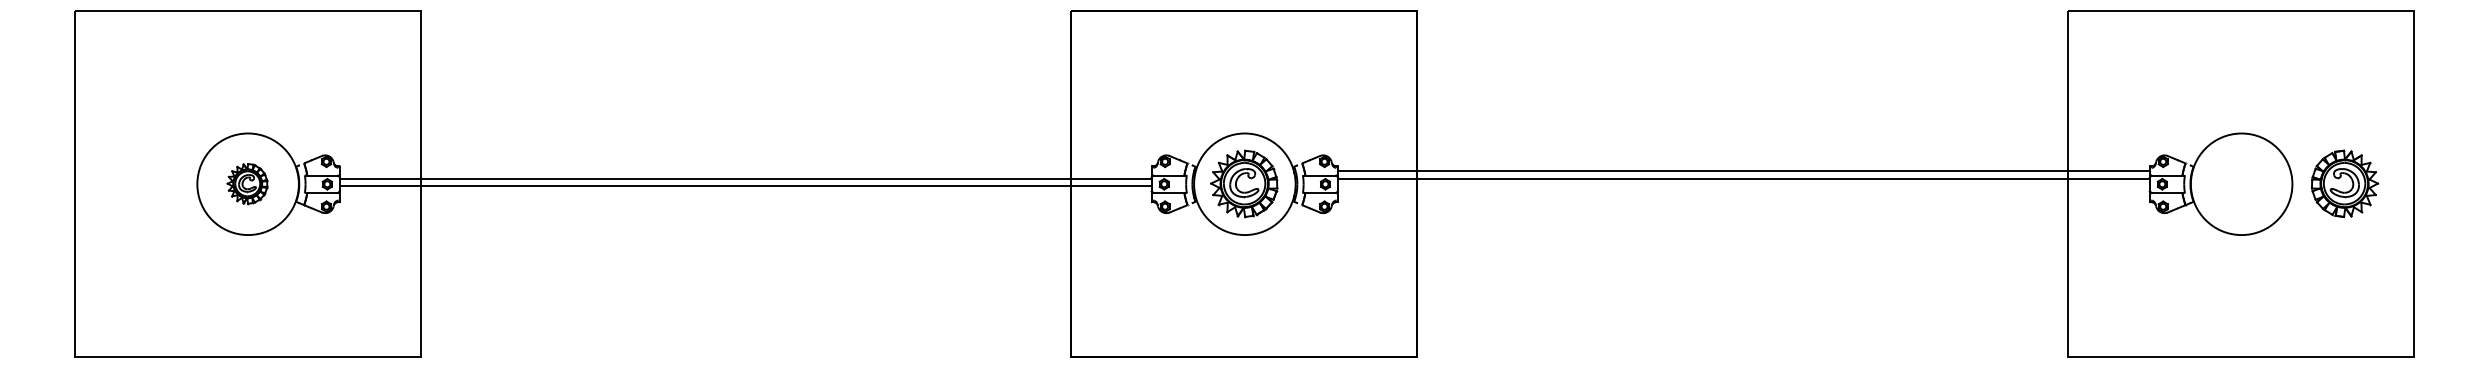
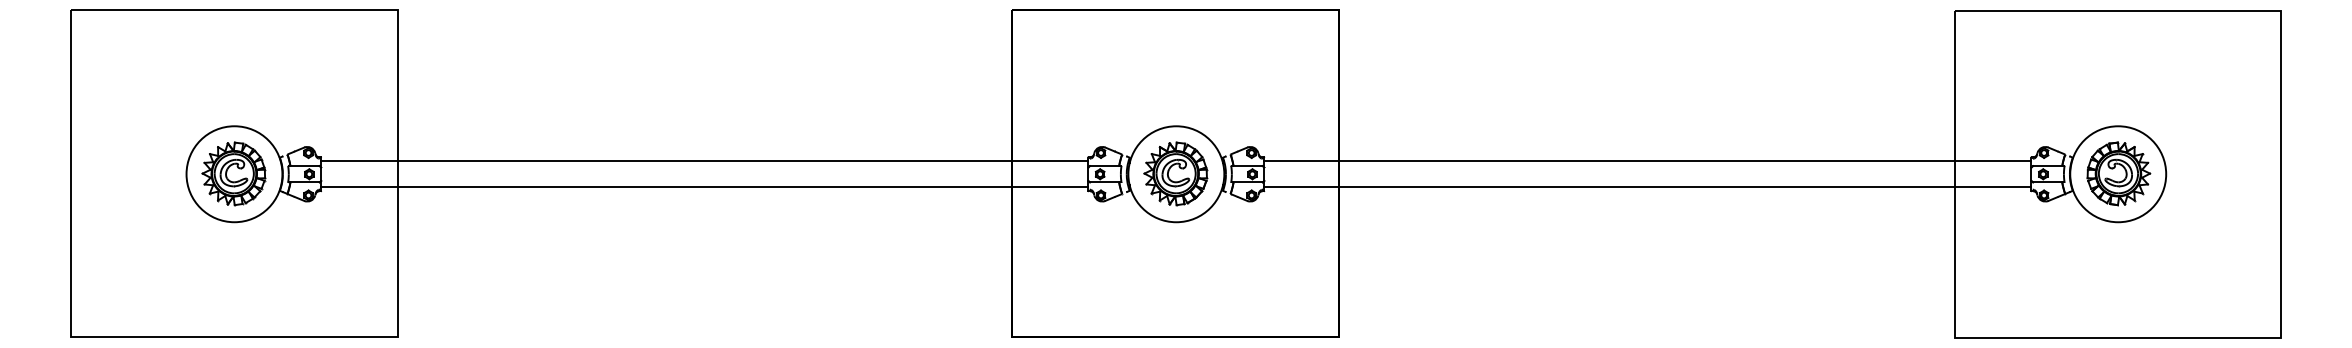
line: (745, 179) -> (704, 187), moved
line: (1743, 179) -> (1647, 187), moved
part: (247, 183) -> (233, 173), size x1.67
part: (2344, 183) -> (2118, 173), moved
line: (745, 186) -> (704, 161), moved

